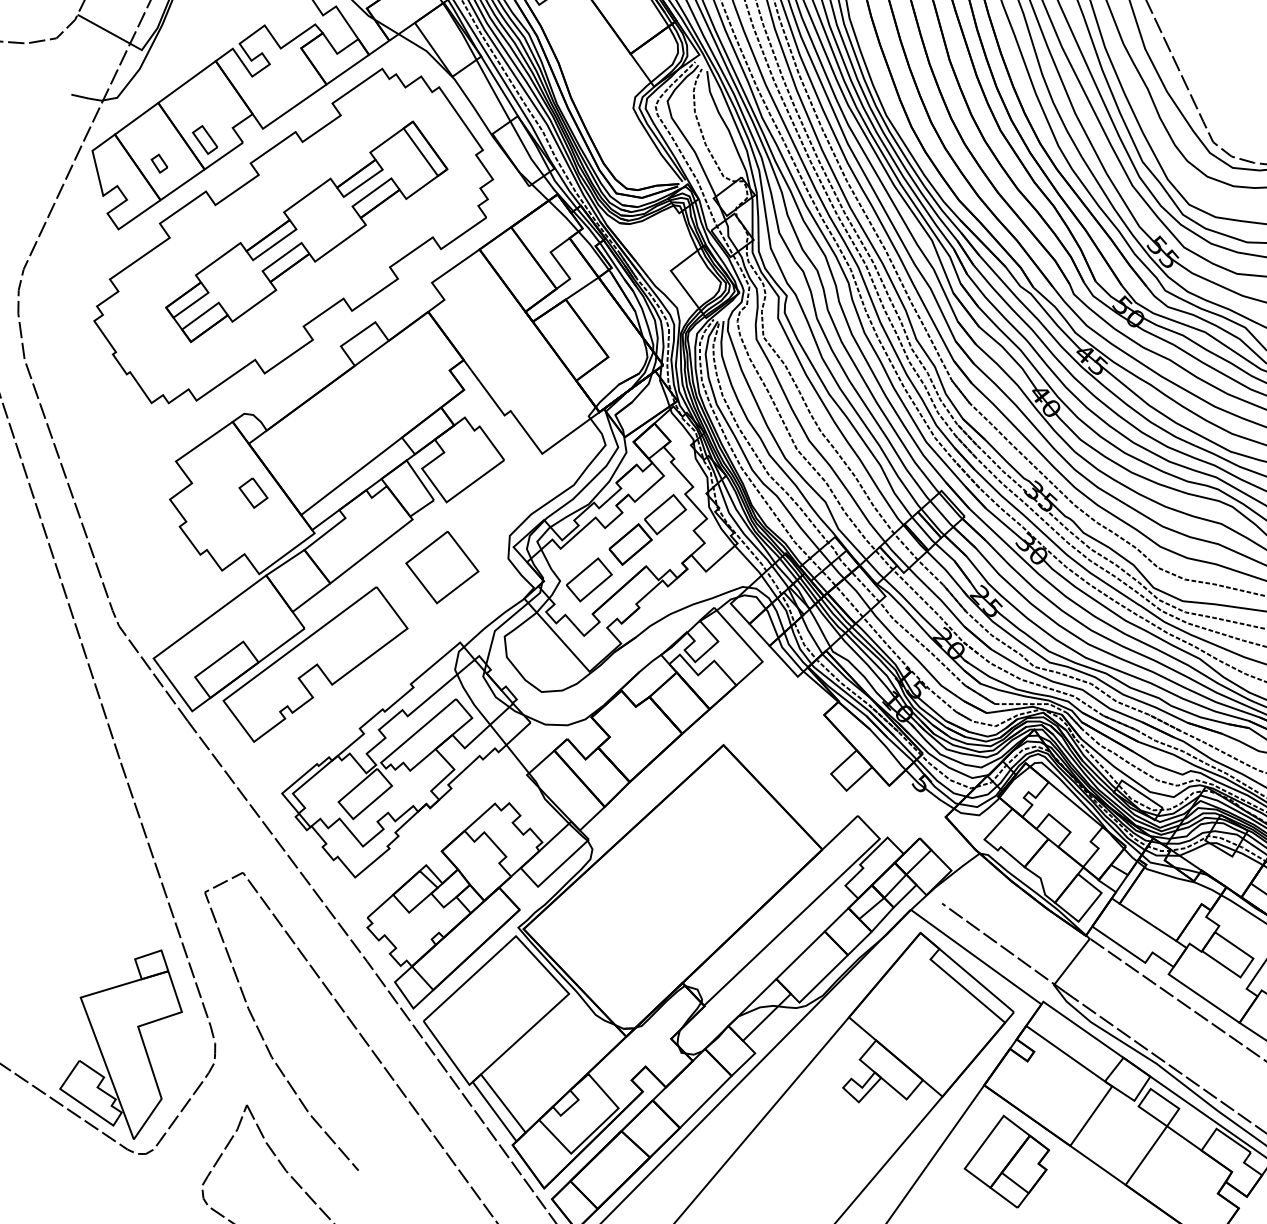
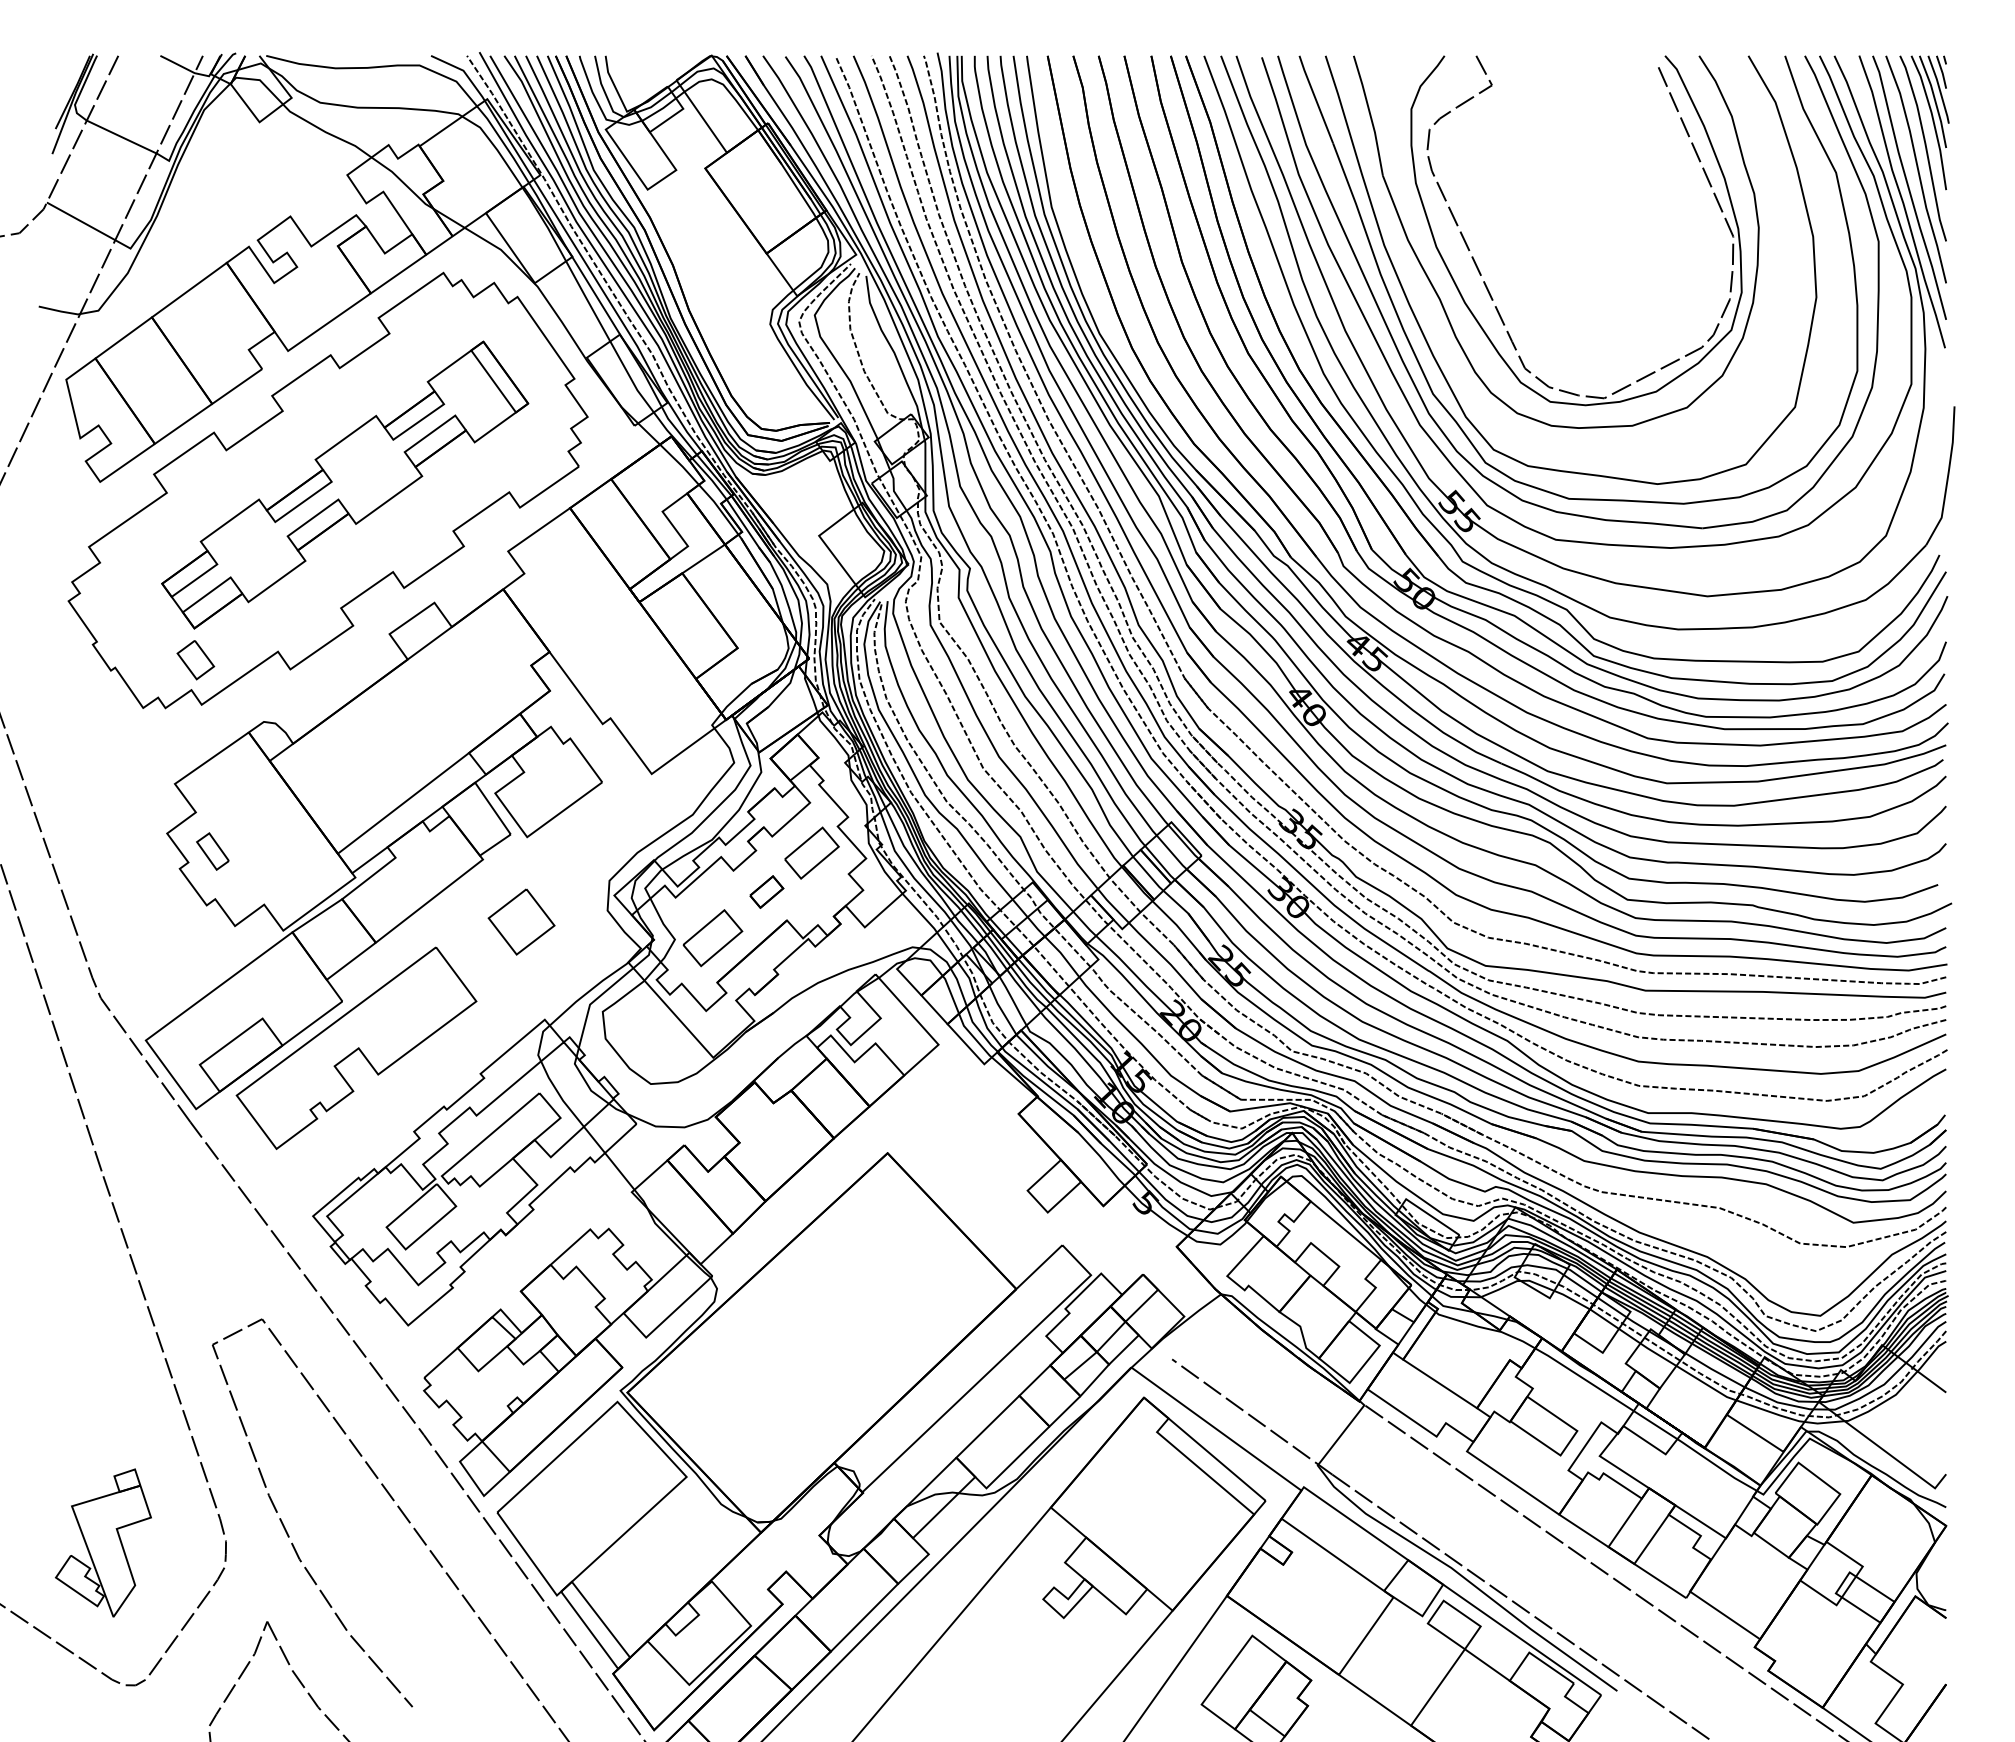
part: (204, 139) -> (212, 851), moved
part: (159, 163) -> (153, 396), removed
part: (253, 493) -> (195, 660), moved
part: (630, 544) -> (766, 891), size x0.6
part: (442, 567) -> (521, 921), size x0.7
part: (121, 1044) -> (103, 1542), size x0.6

